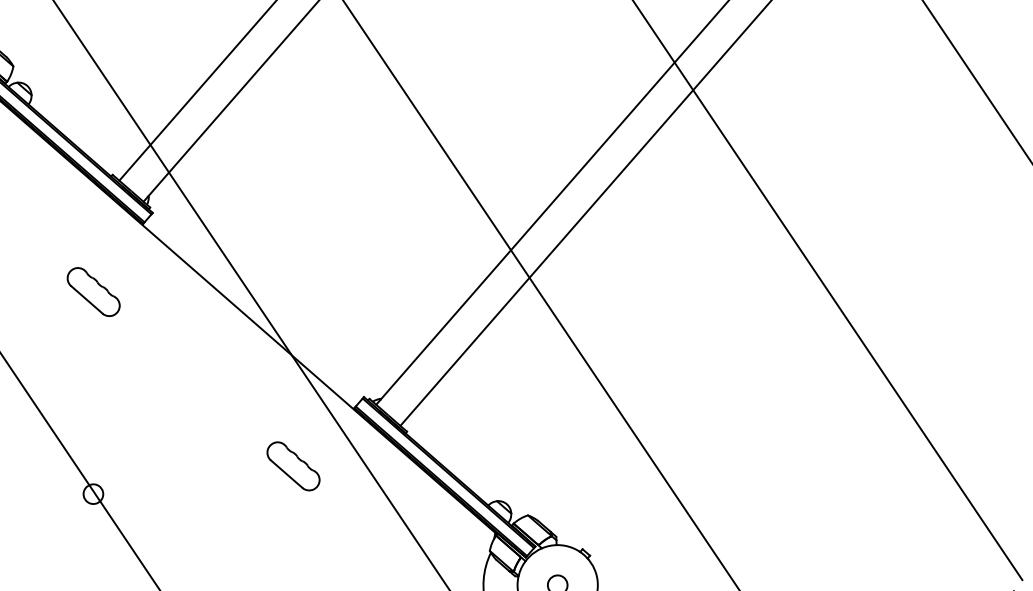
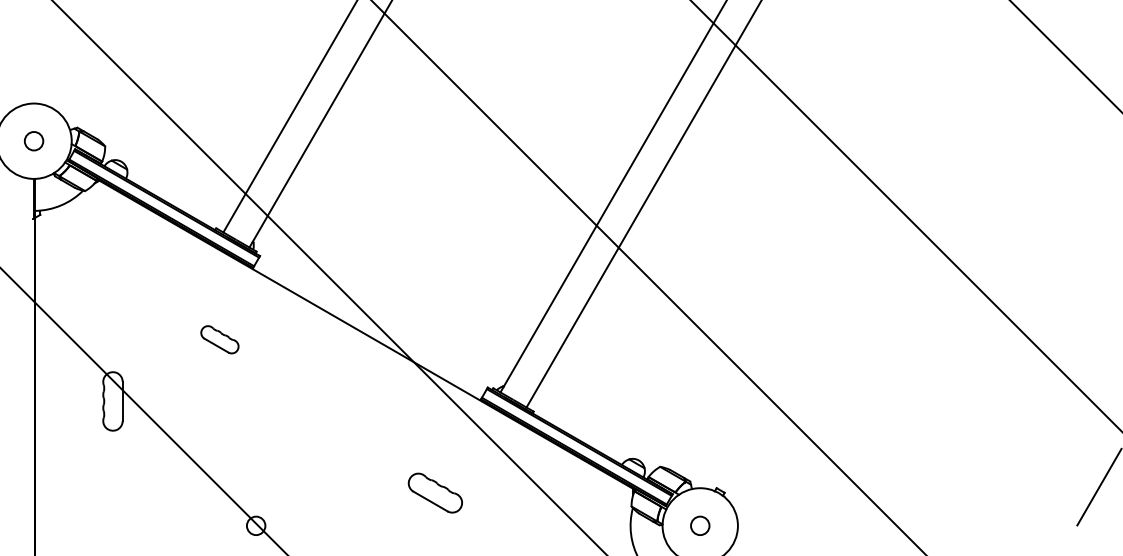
part: (93, 291) -> (219, 339), size x0.7
part: (292, 465) -> (434, 492), moved

